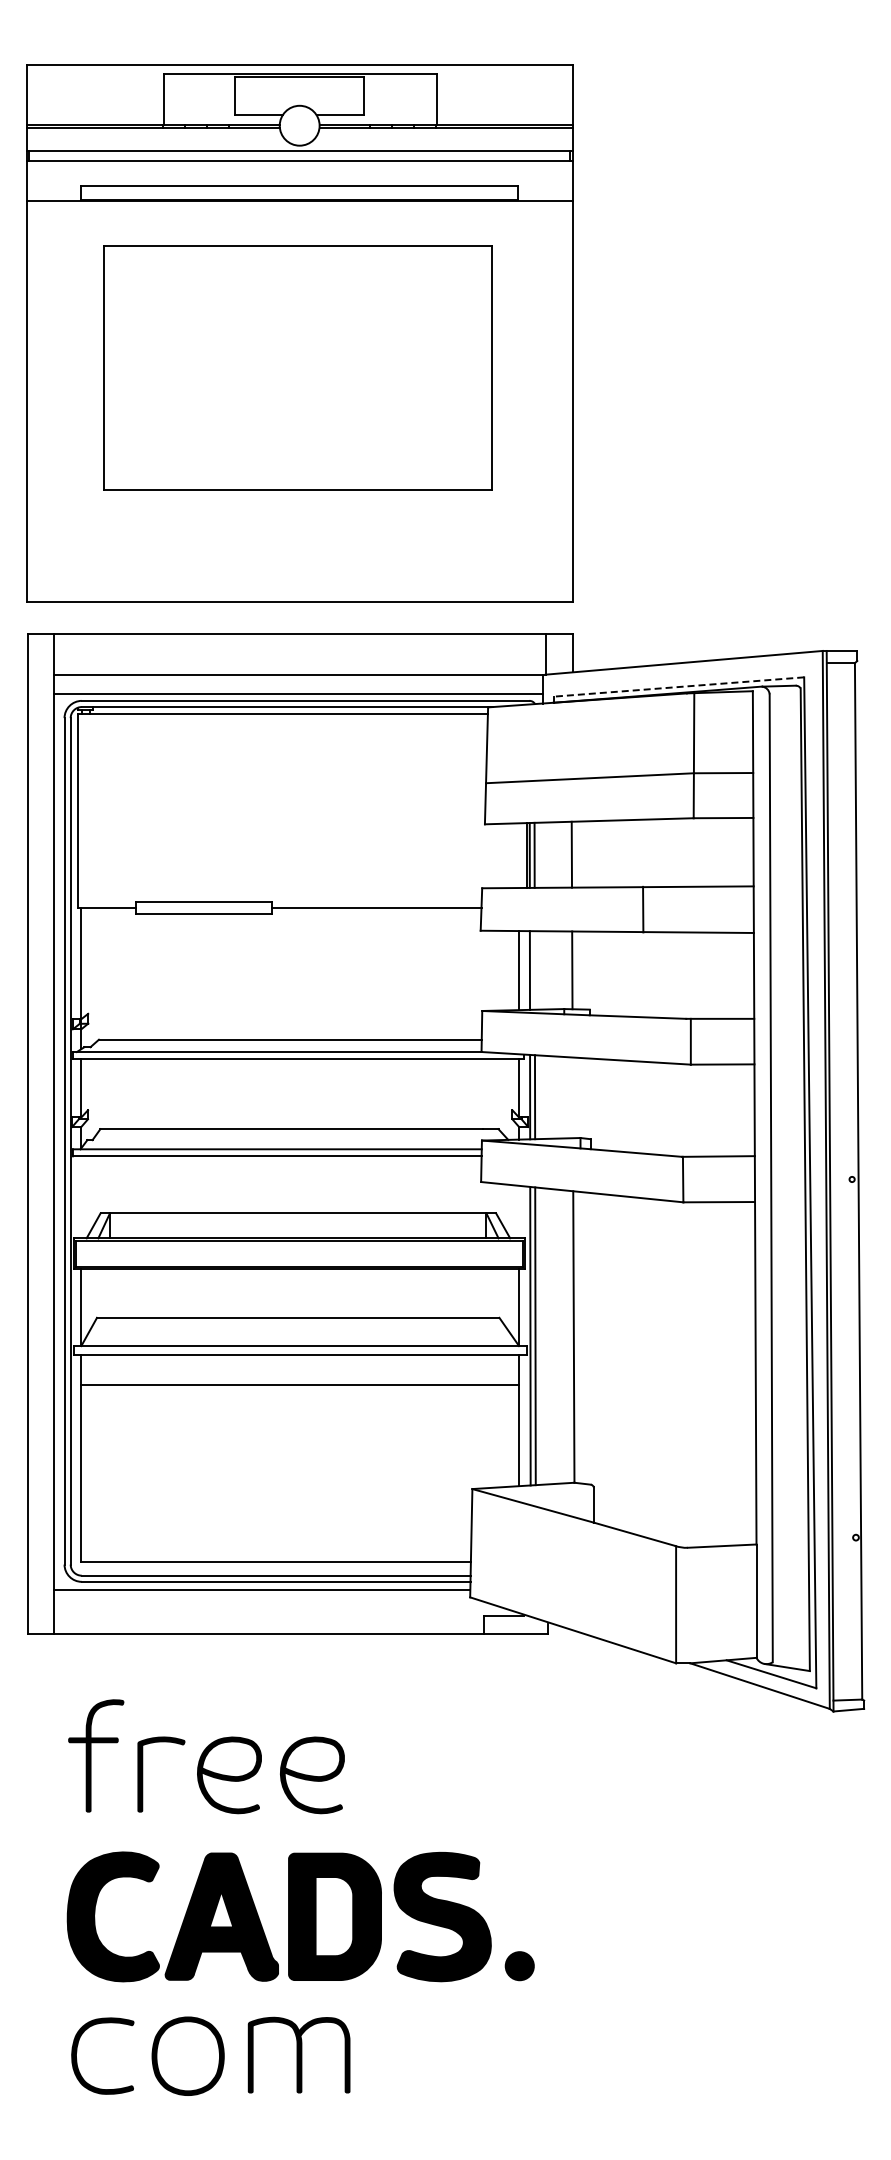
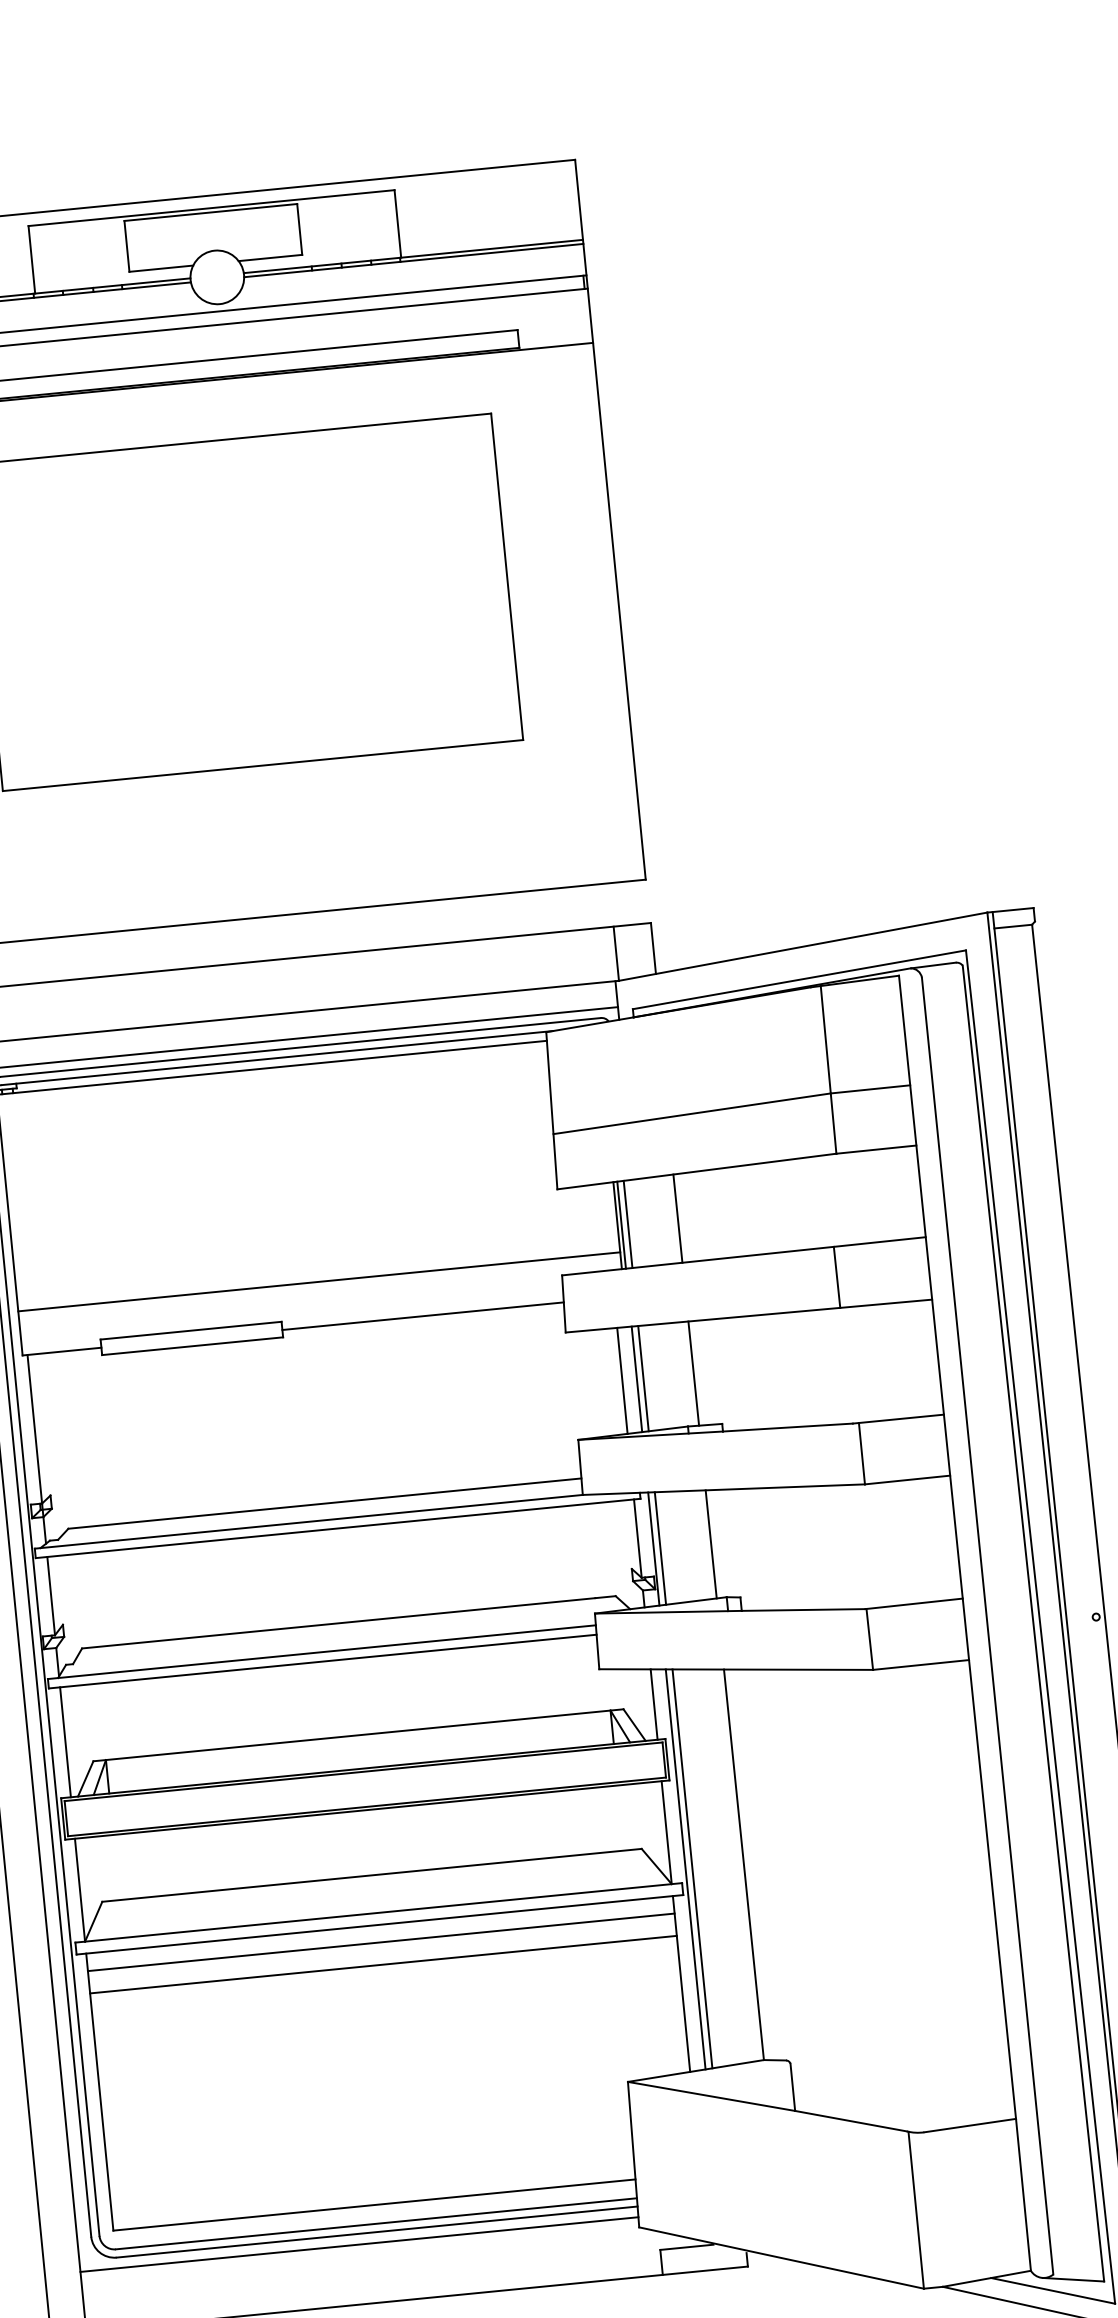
line: (678, 687) -> (798, 980), dashed -> solid
line: (301, 875) -> (318, 1282), added
line: (643, 909) -> (837, 1277), moved
line: (534, 970) -> (643, 1378), added
line: (572, 1097) -> (710, 1543), added
line: (81, 1197) -> (65, 1742), added
line: (519, 1211) -> (654, 1703), added
line: (300, 1368) -> (381, 1942), added

